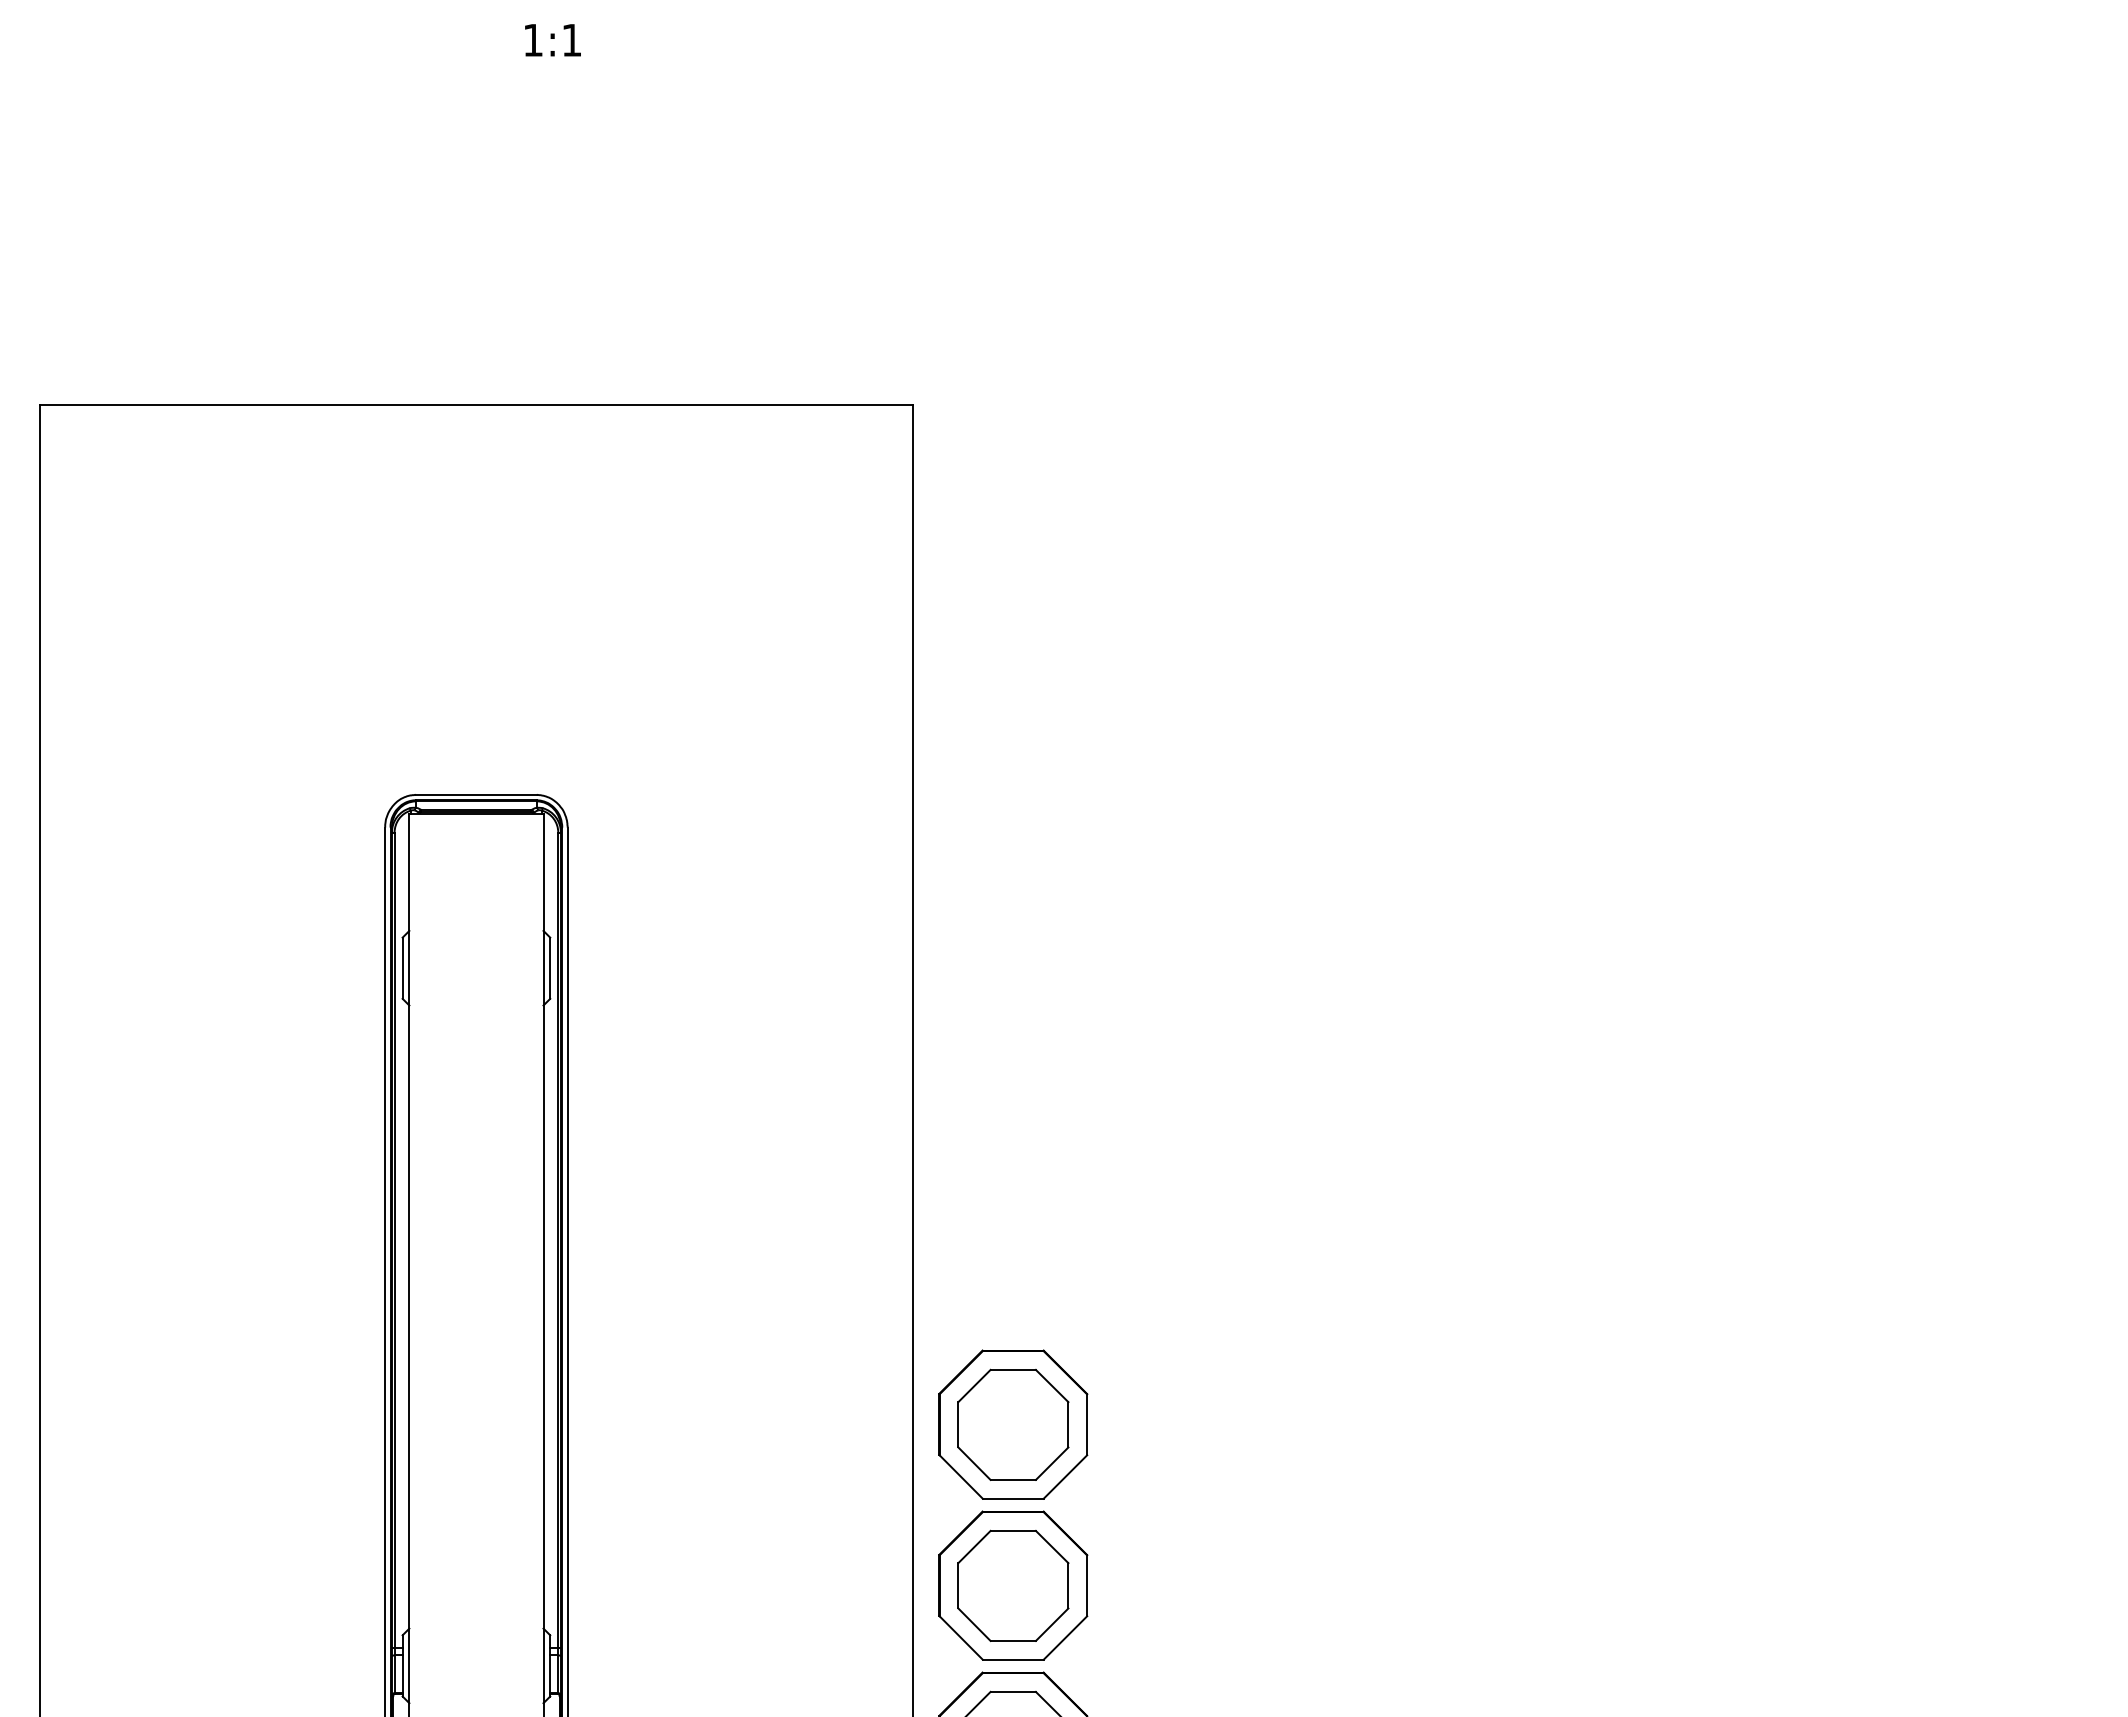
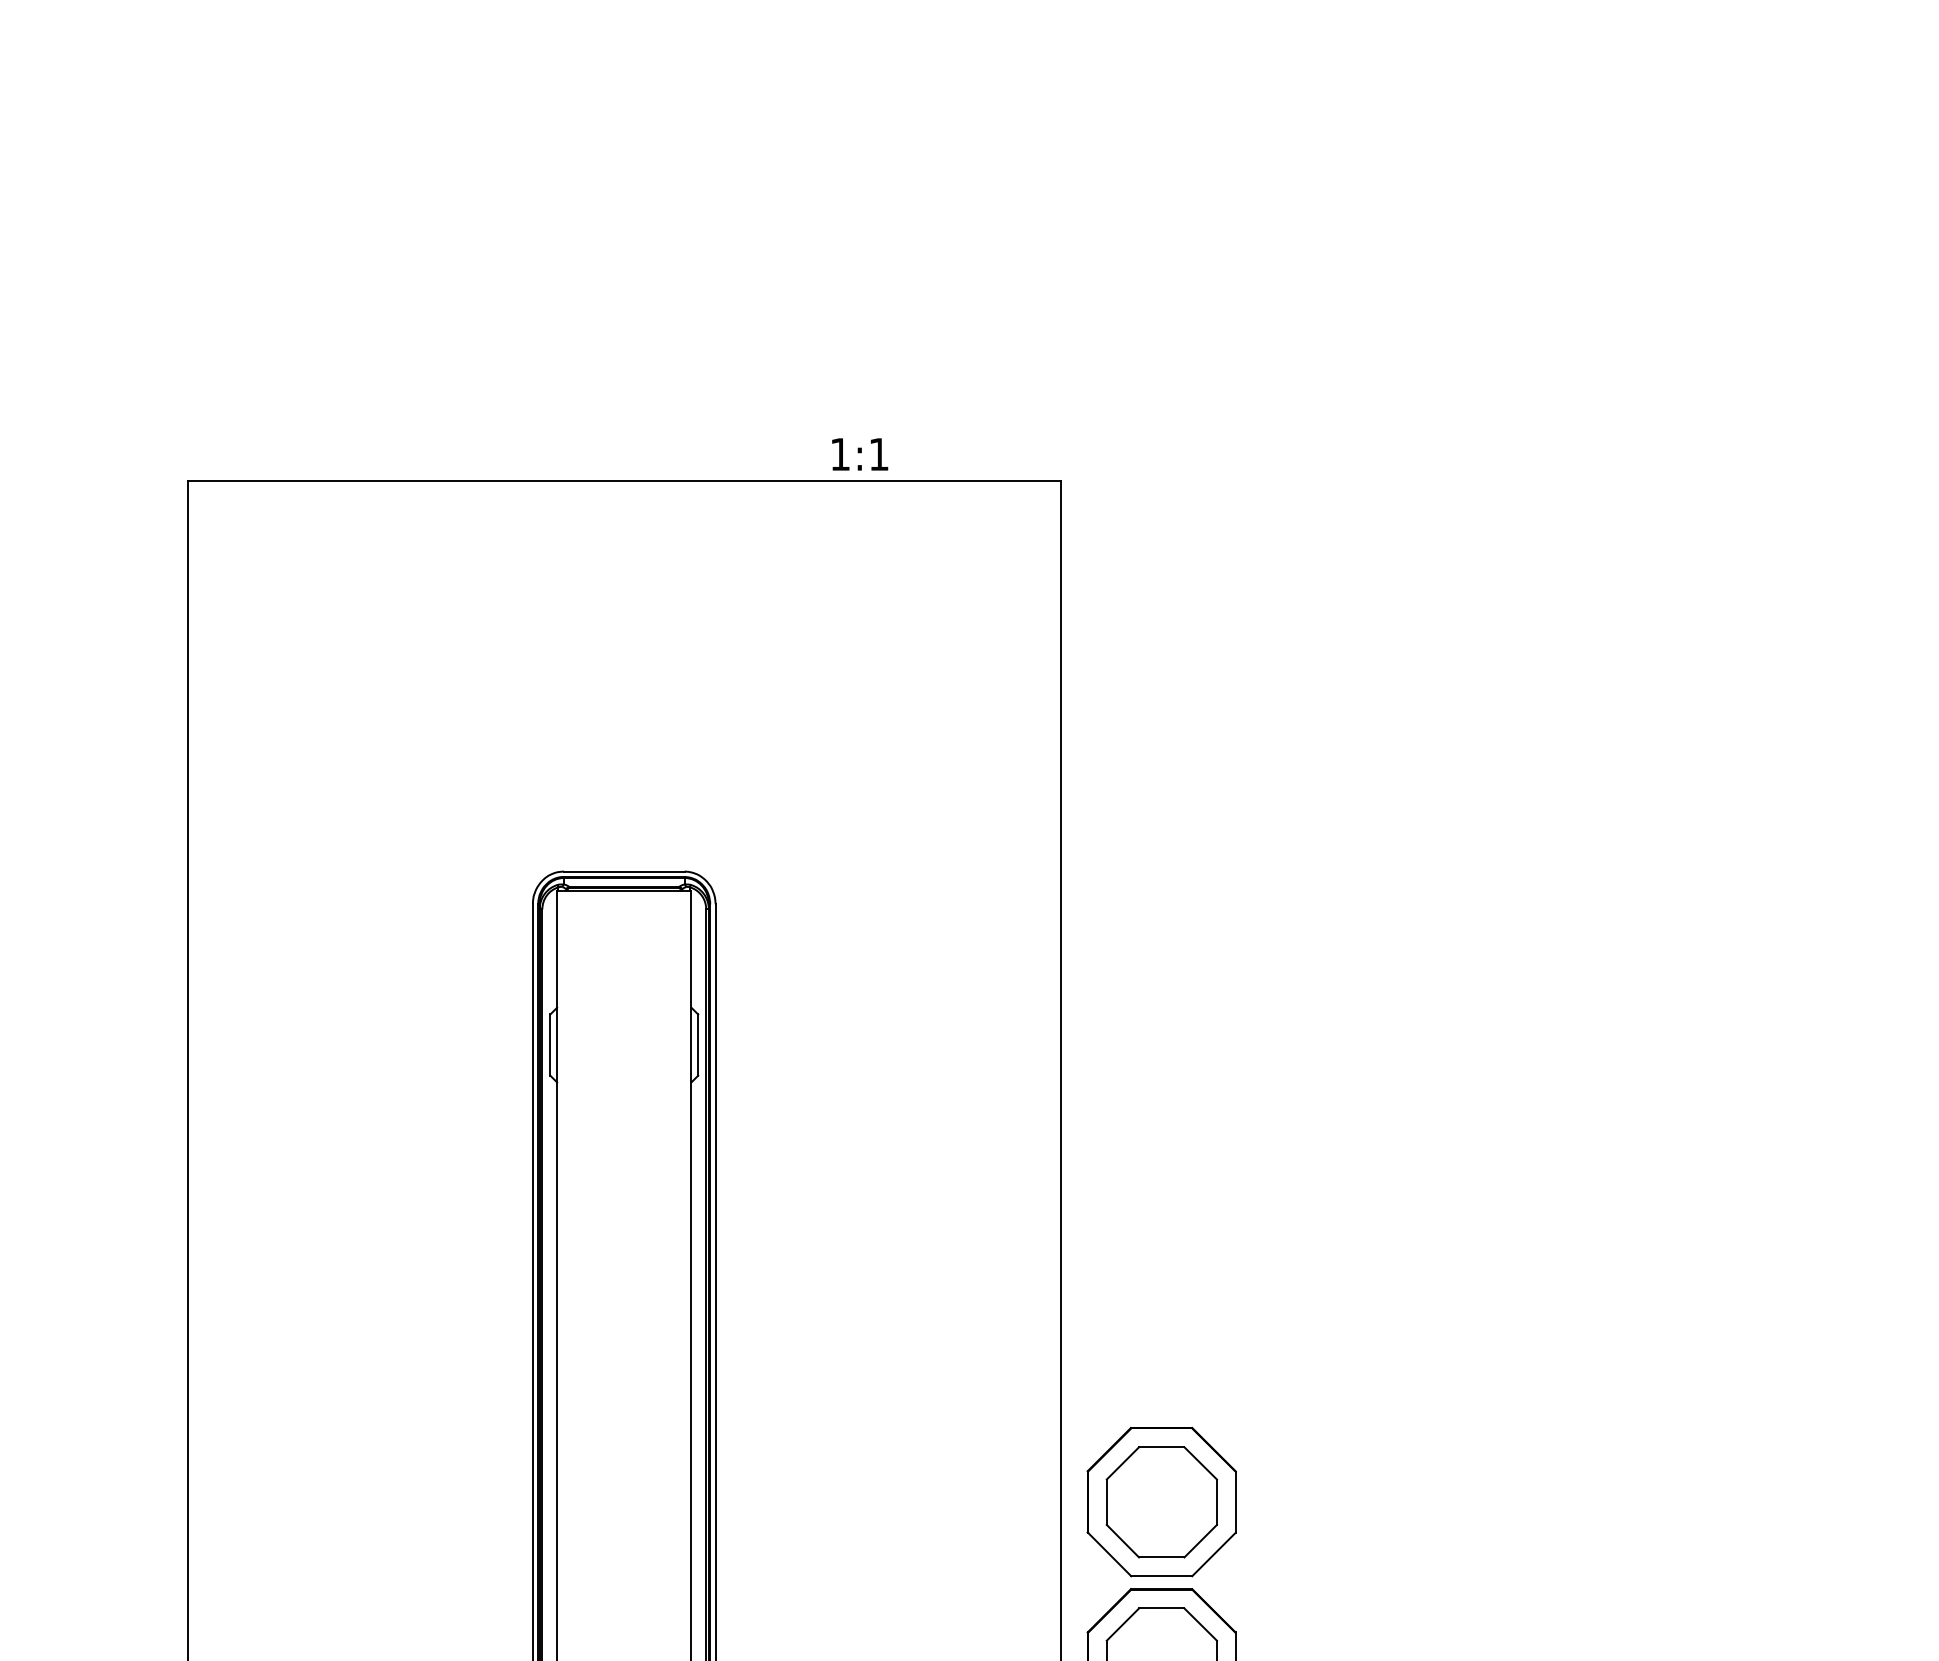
text: (552, 40) -> (859, 454), moved

